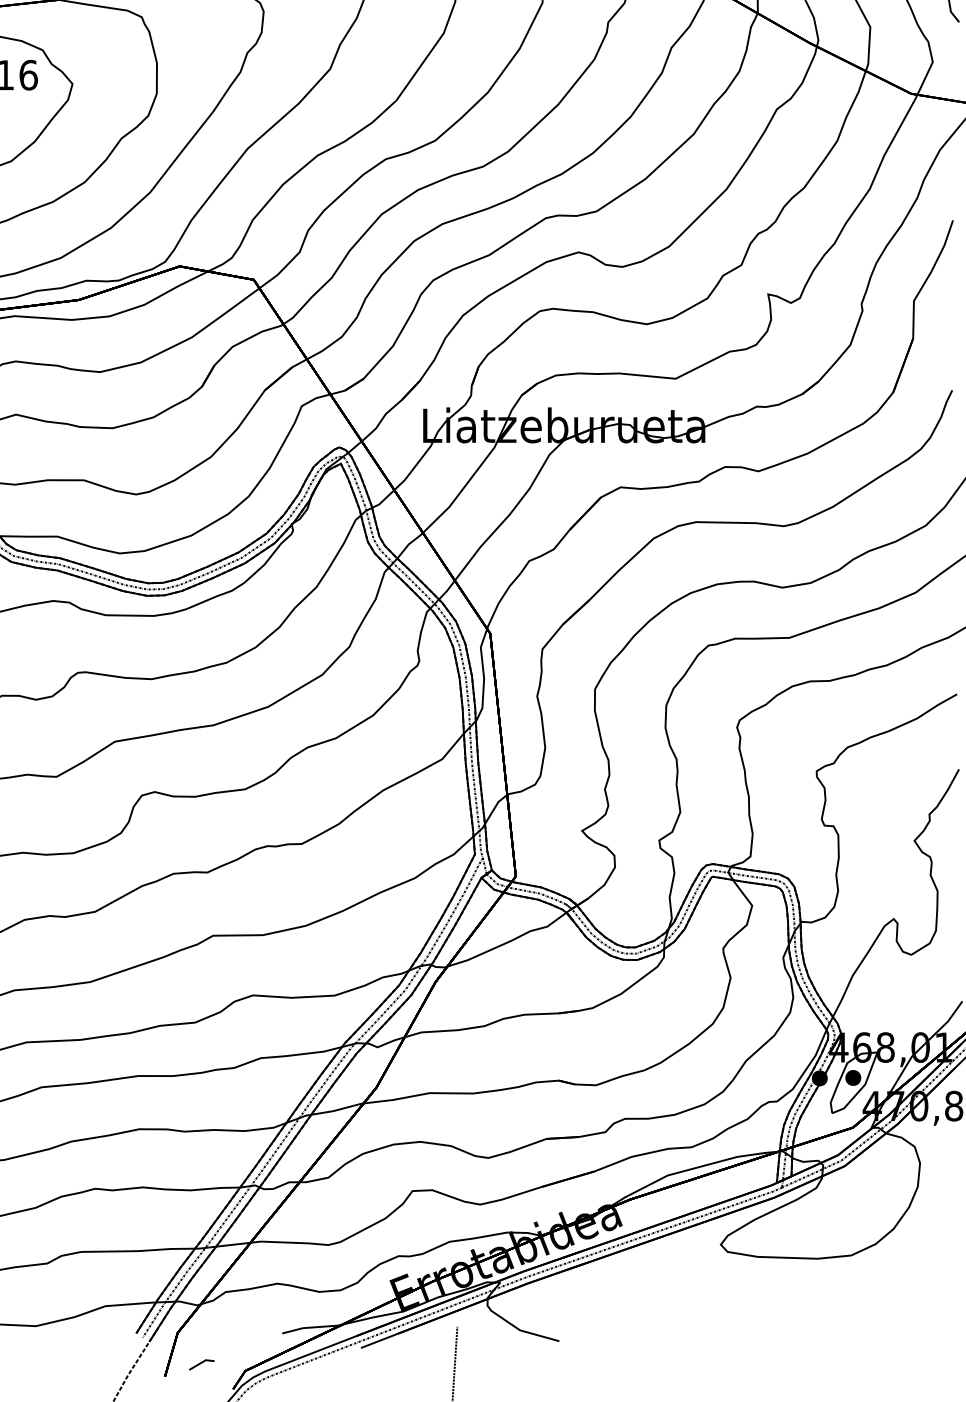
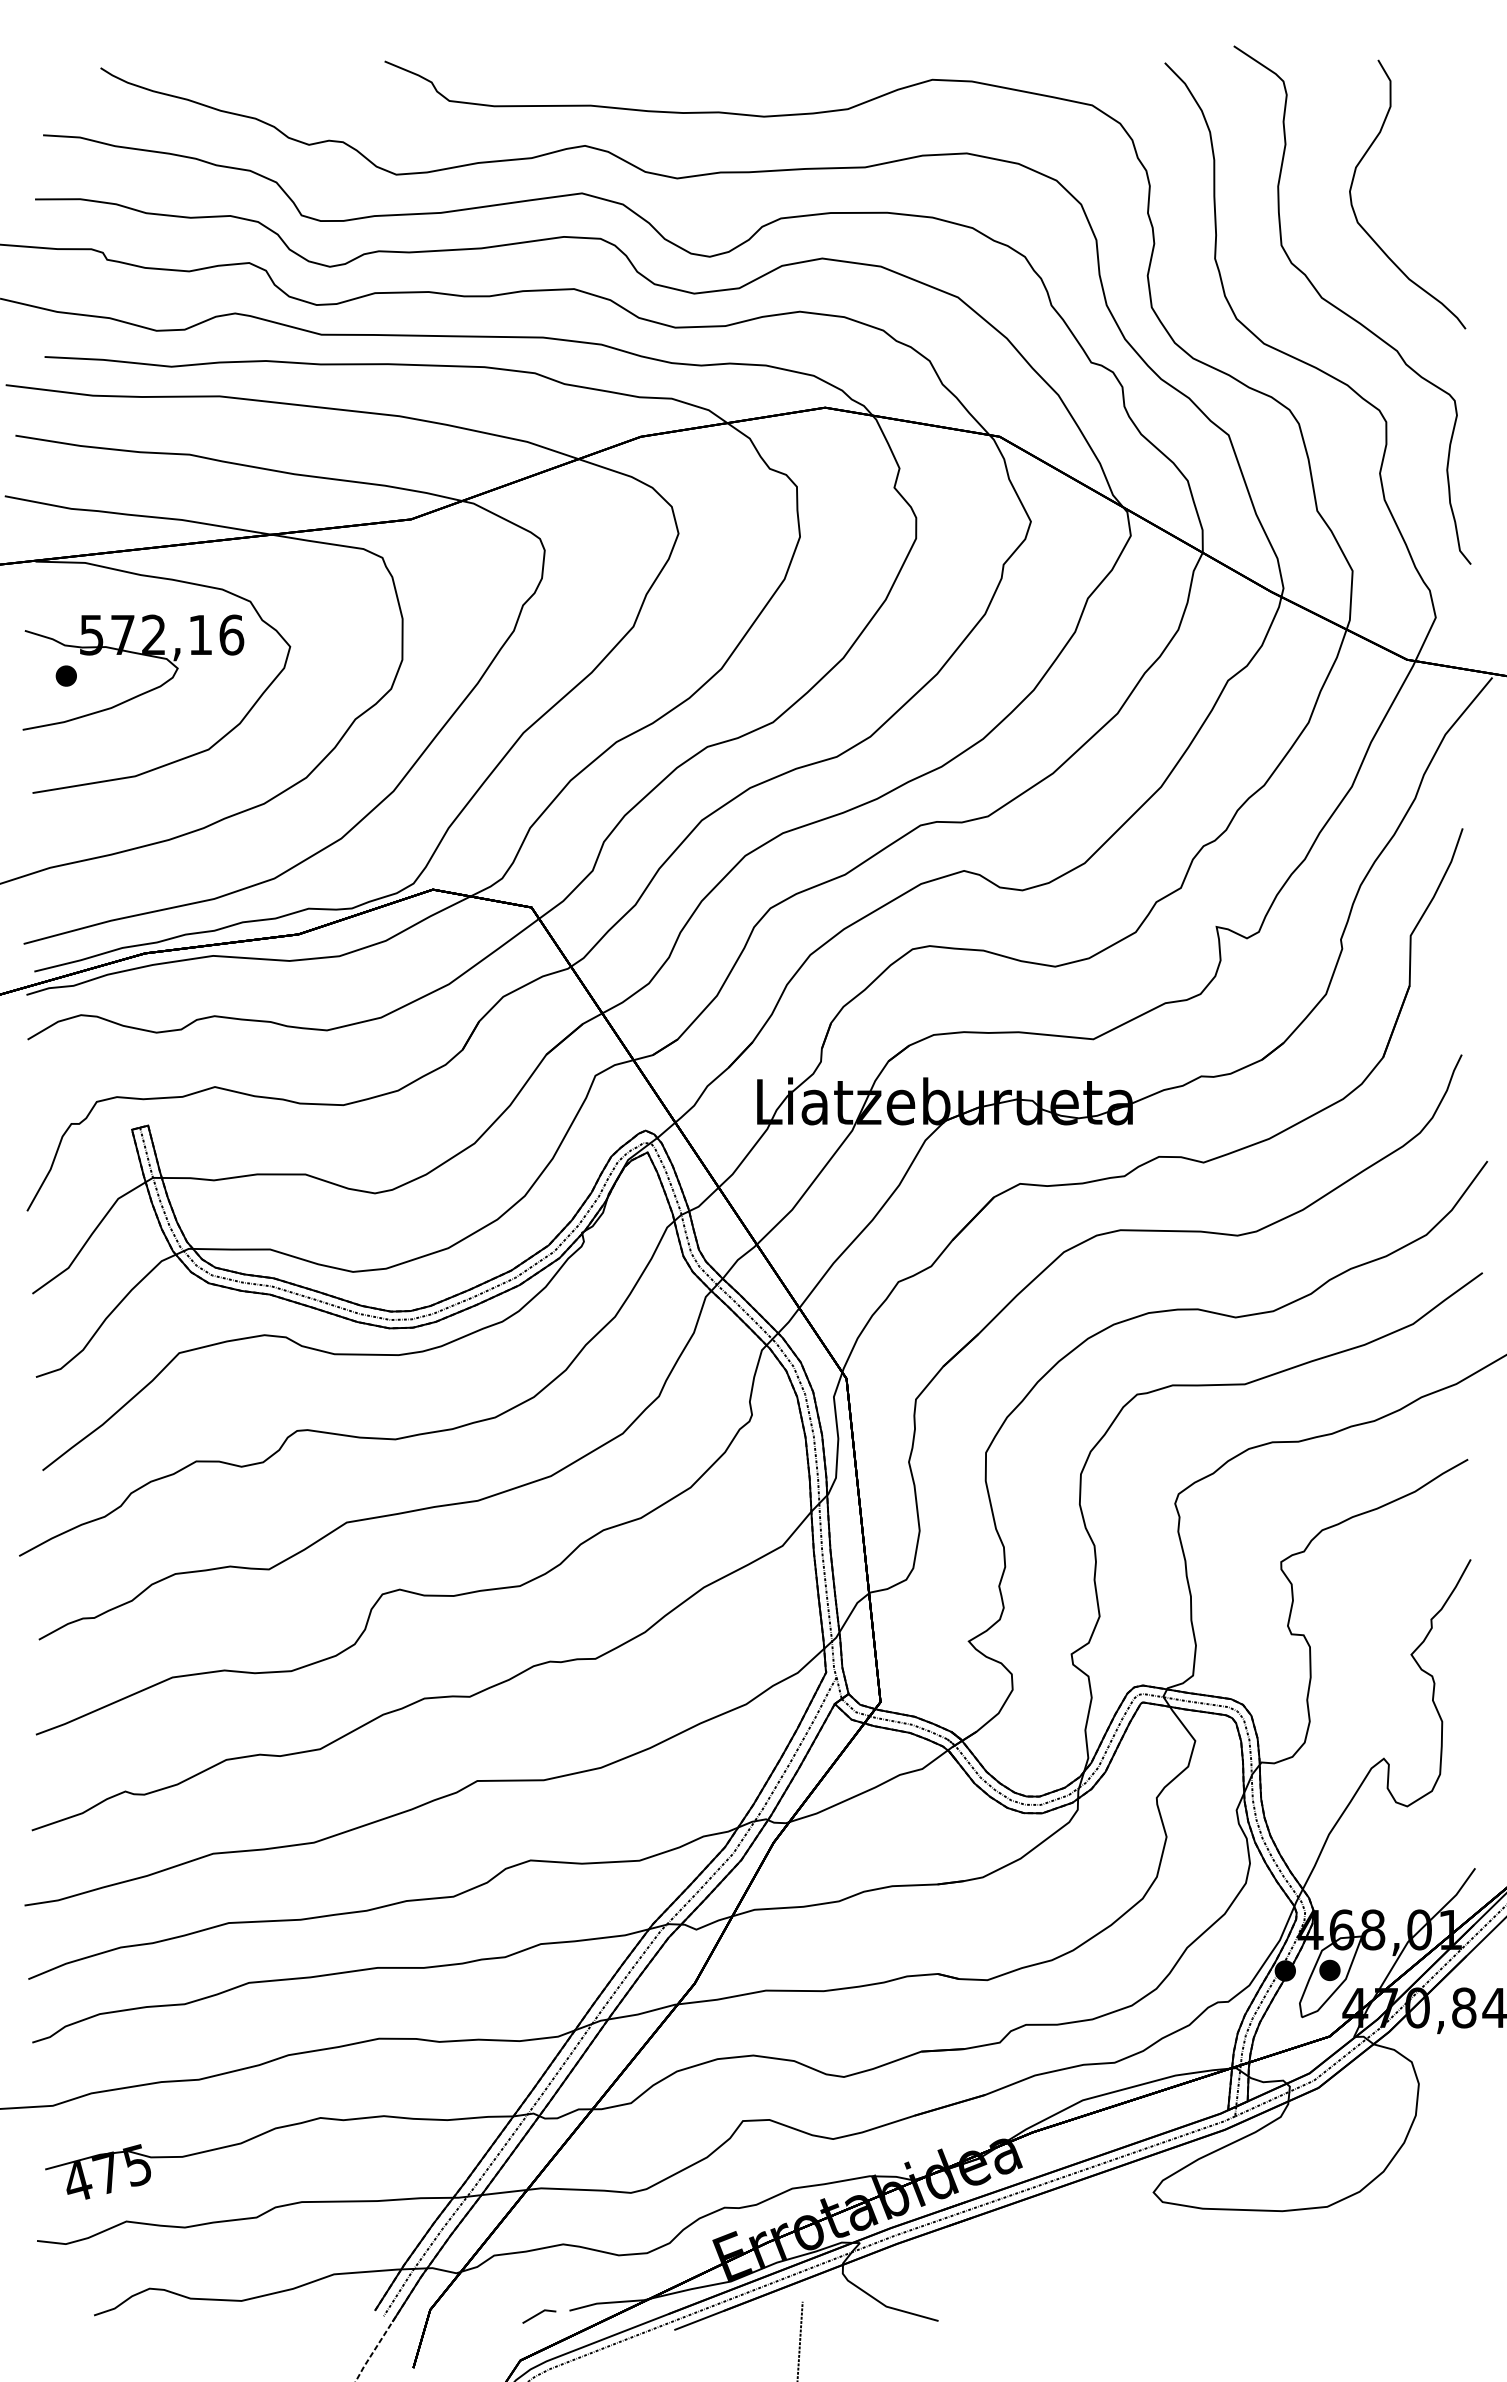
line: (201, 1364) -> (538, 2315), moved

